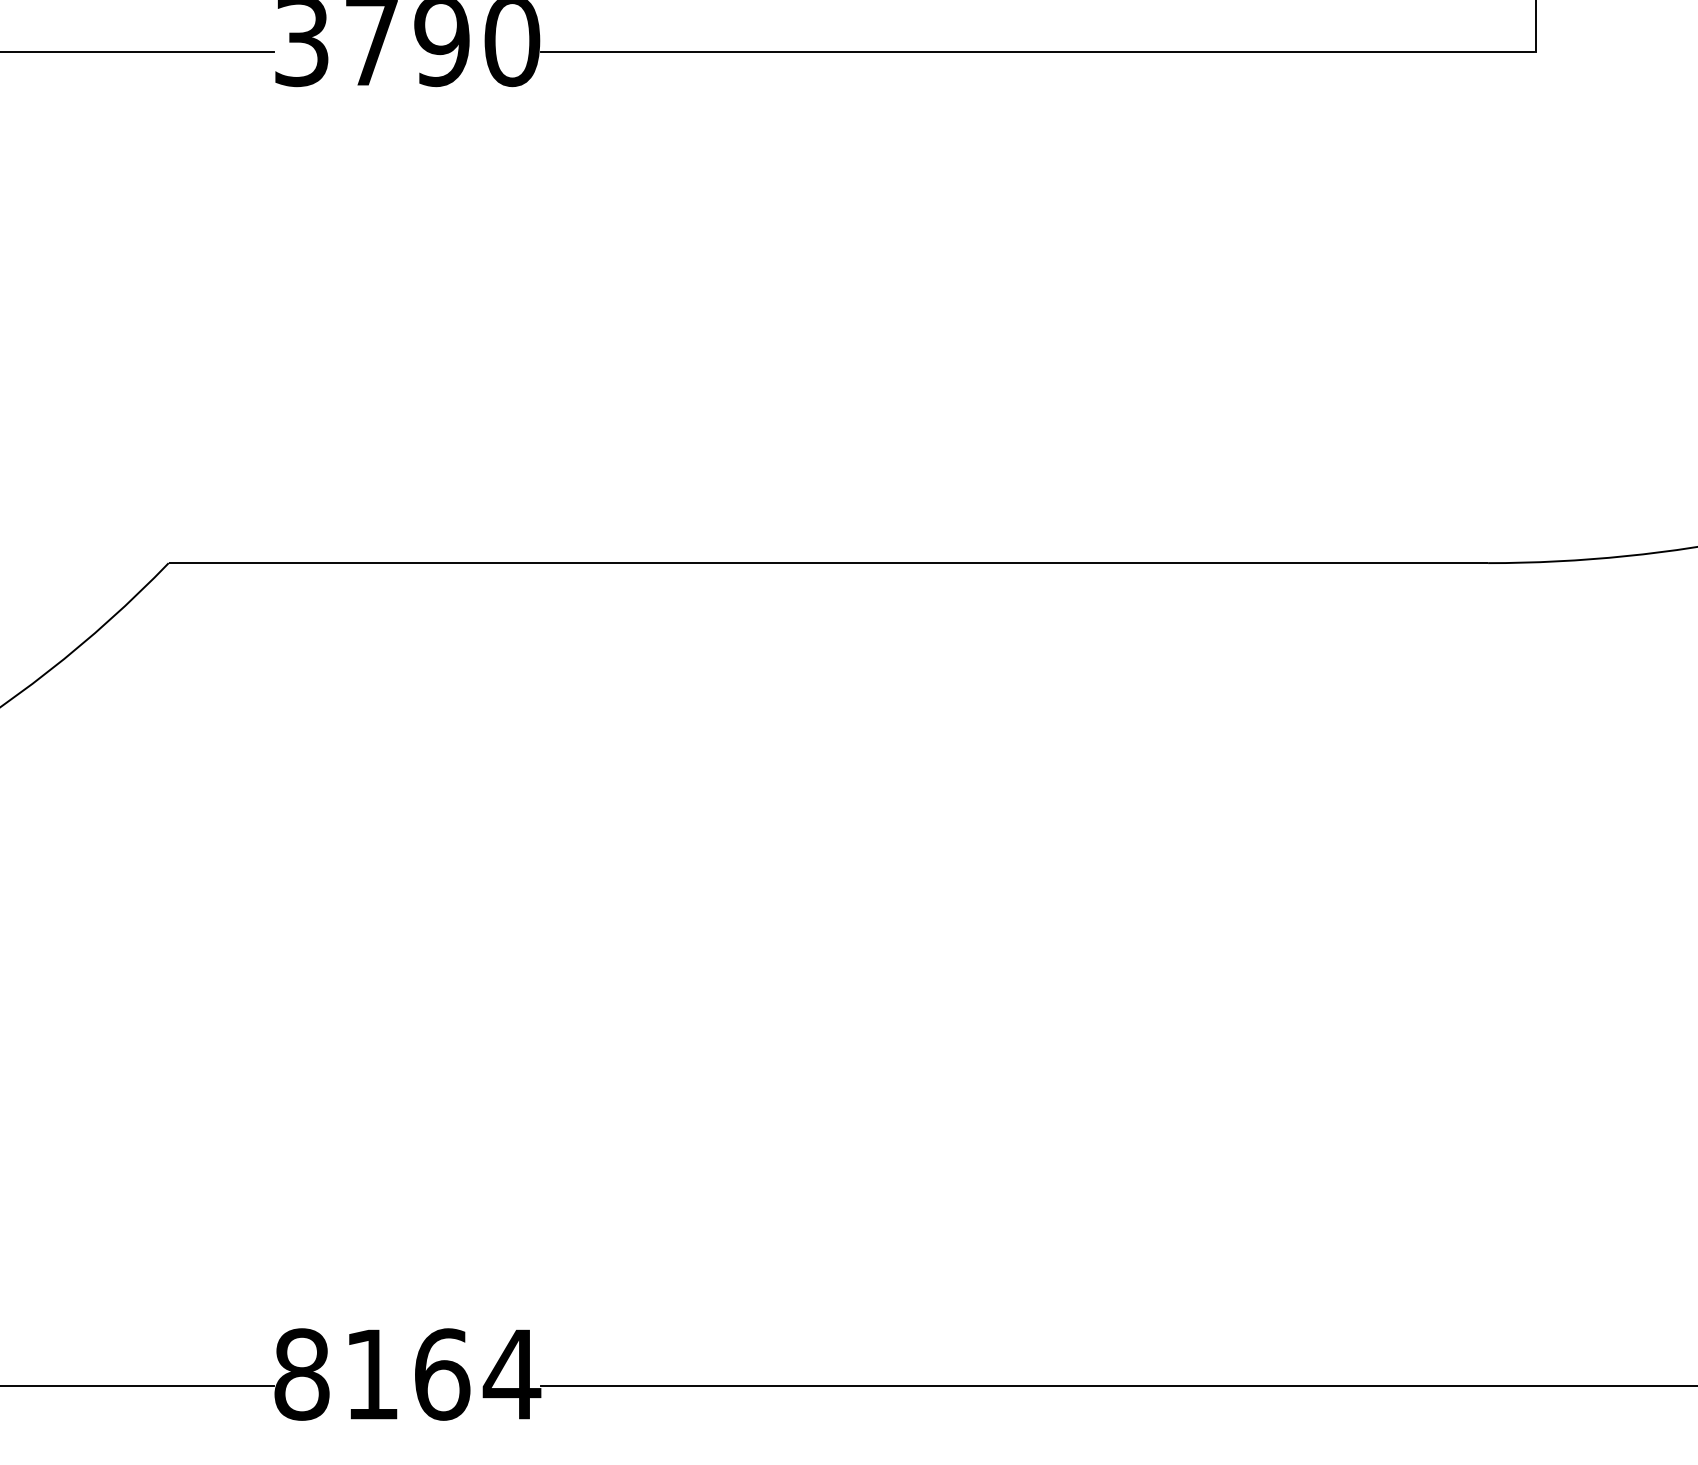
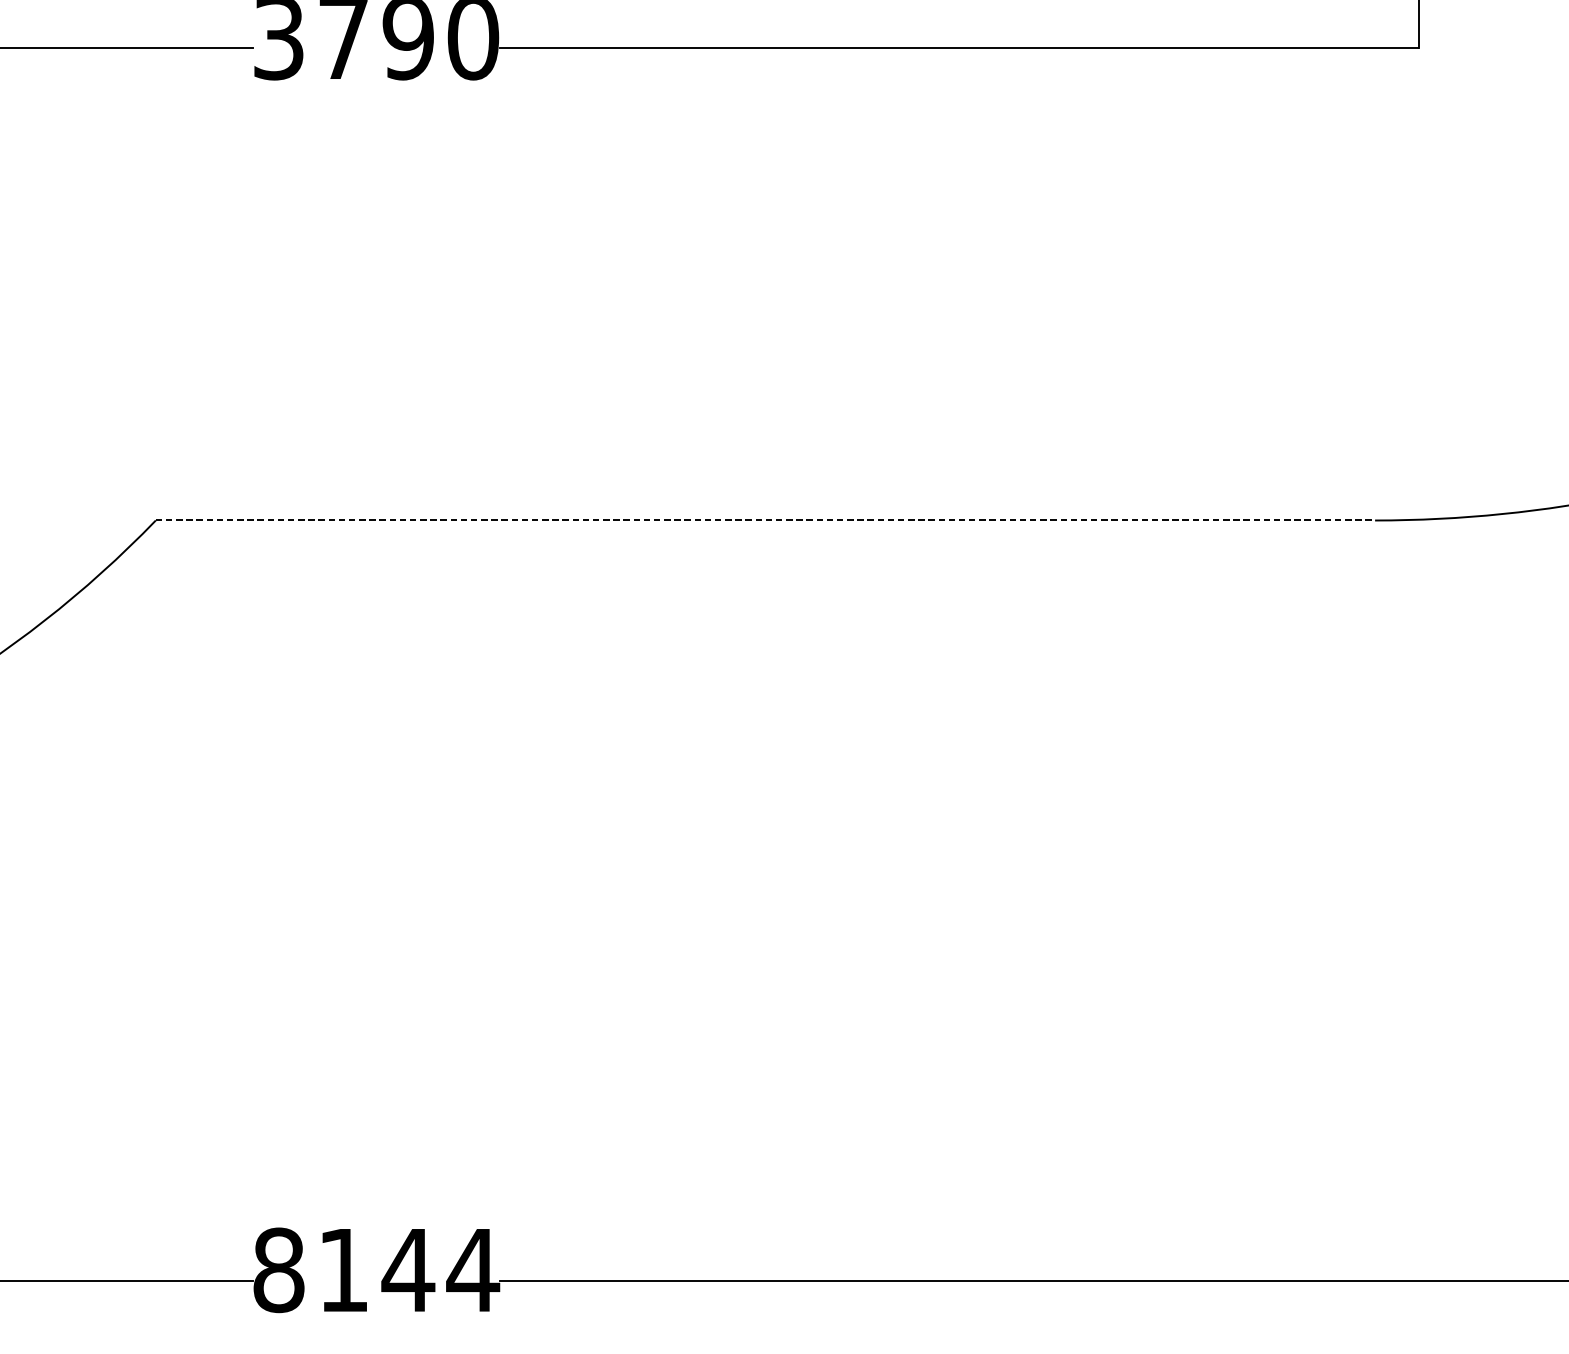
line: (828, 563) -> (765, 520), solid -> dashed
text: (441, 1374) -> (407, 1270), 8164 -> 8144

